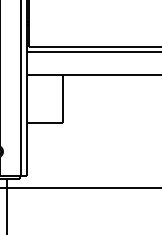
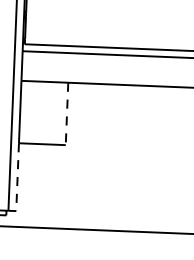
line: (63, 99) -> (67, 114), solid -> dashed
line: (27, 150) -> (18, 178), solid -> dashed

